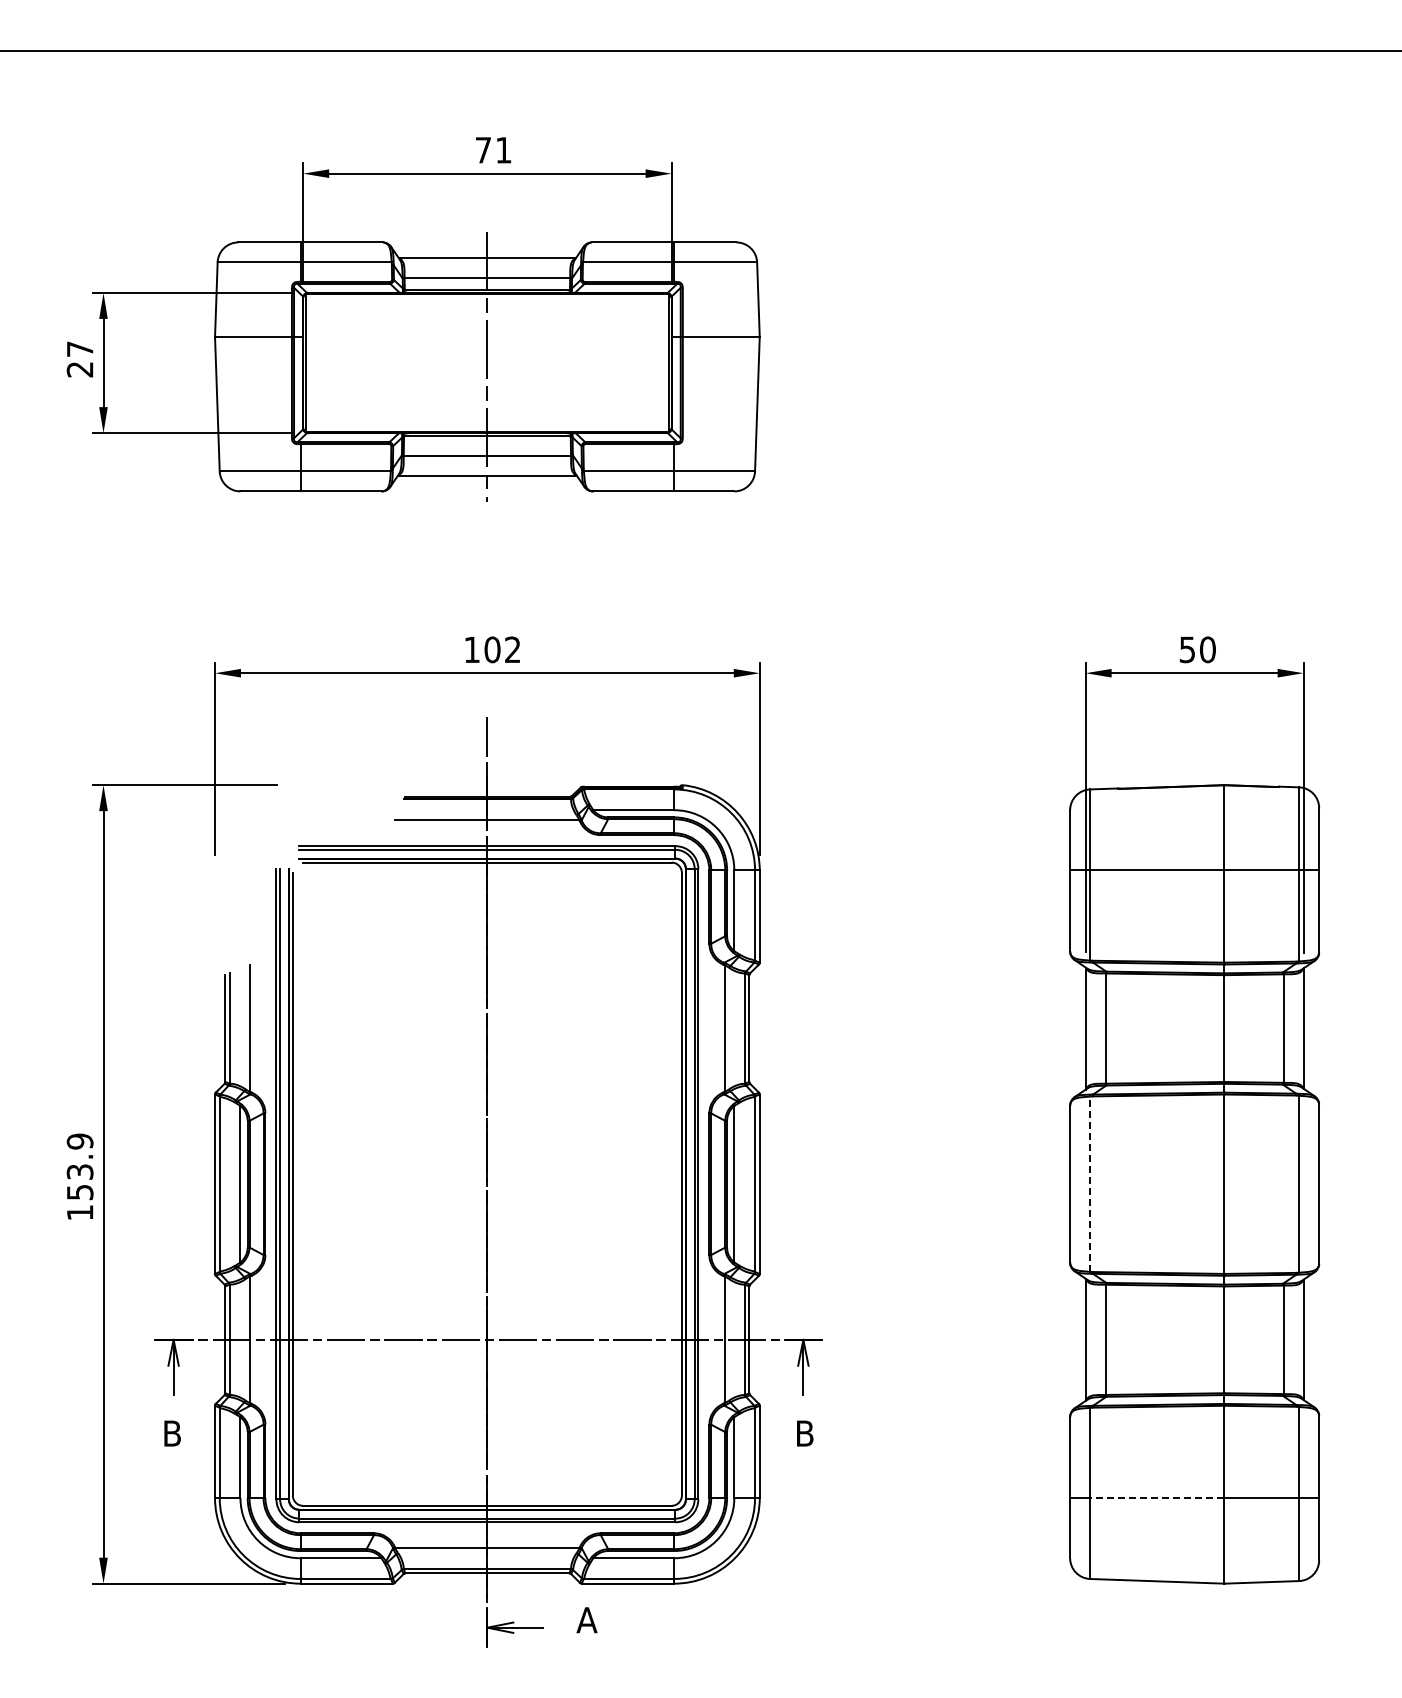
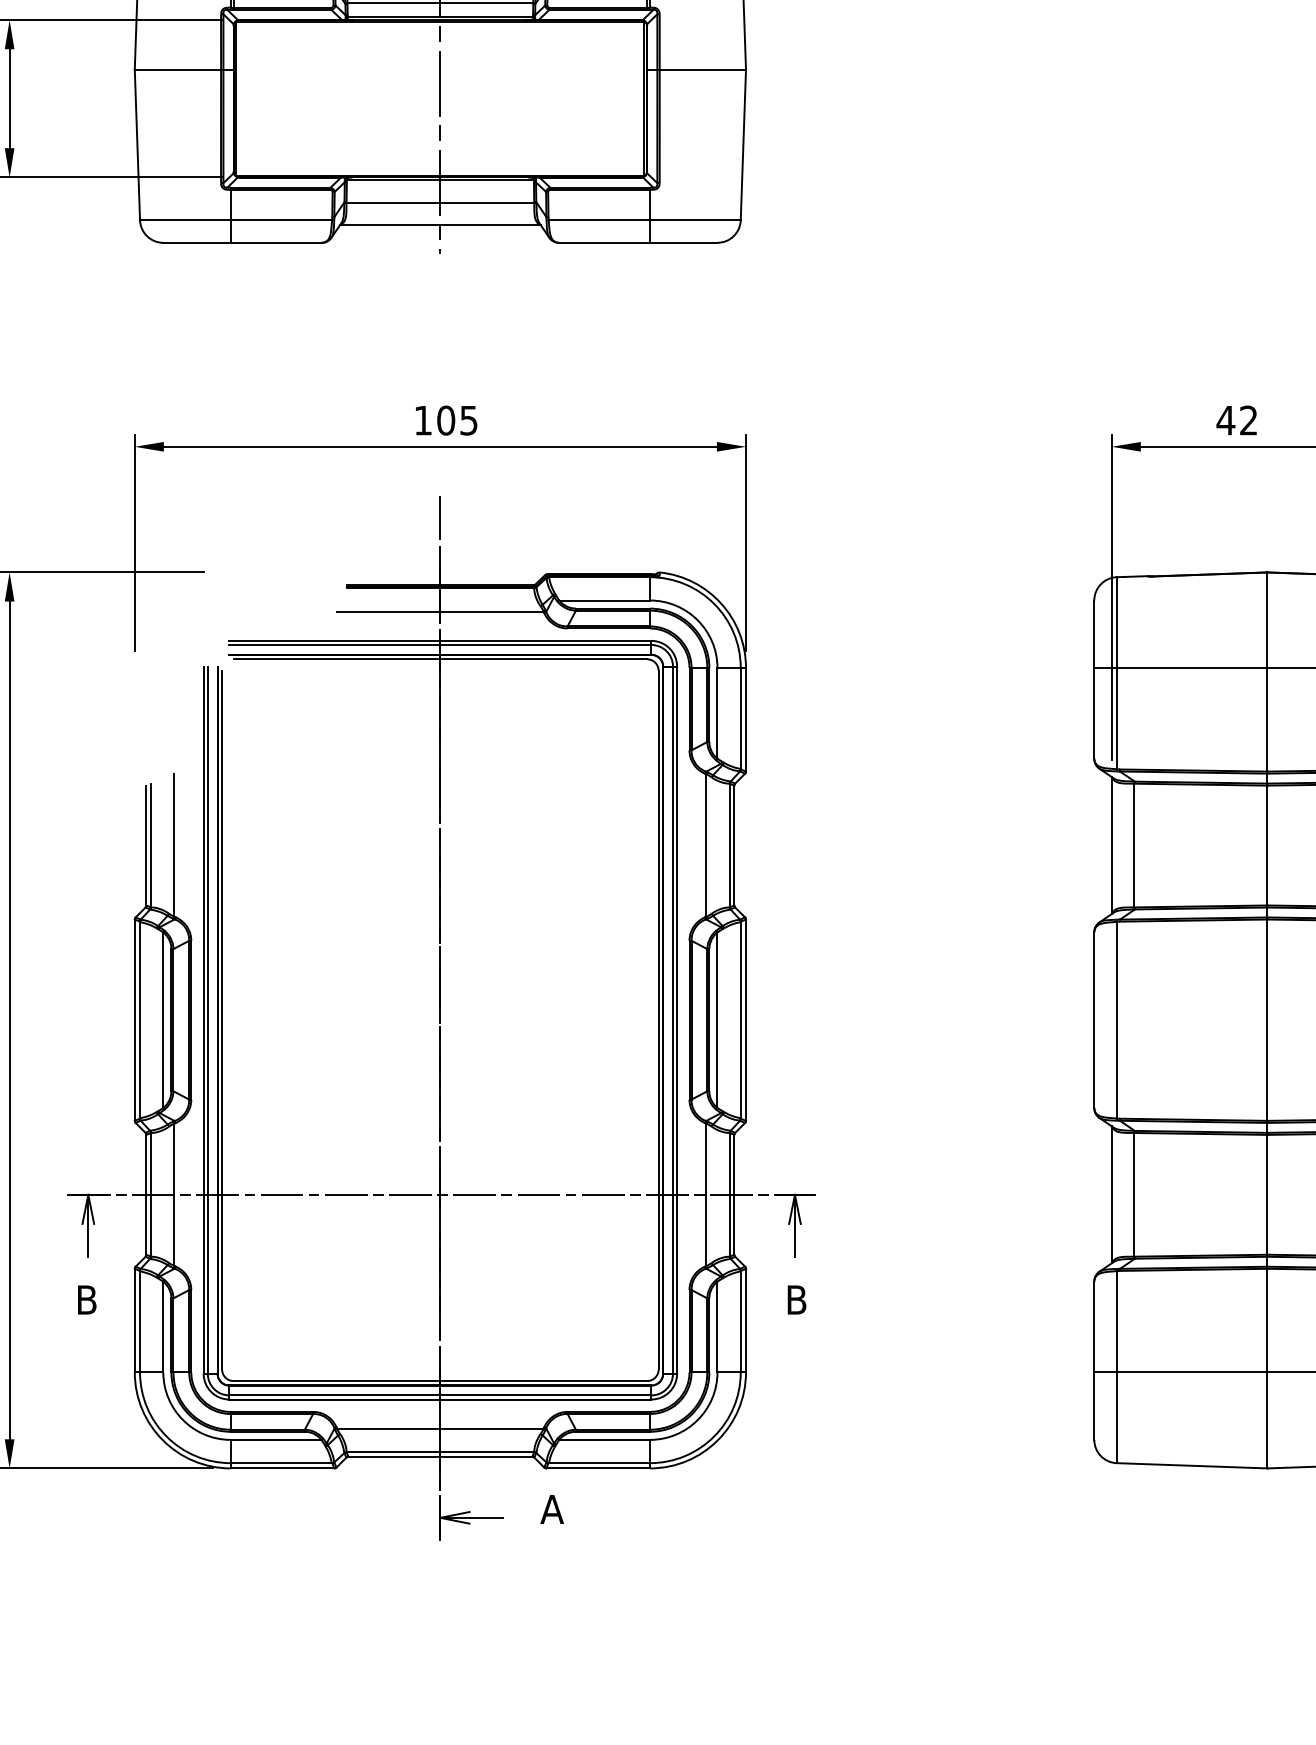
text: (512, 649) -> (468, 420), 102 -> 105
text: (1197, 649) -> (1237, 420), 50 -> 42
line: (1090, 1184) -> (1117, 1020), dashed -> solid
line: (1156, 1498) -> (1191, 1372), dashed -> solid

